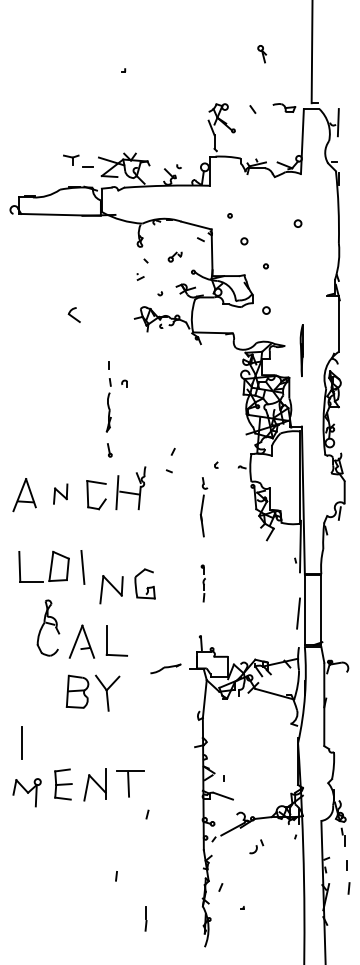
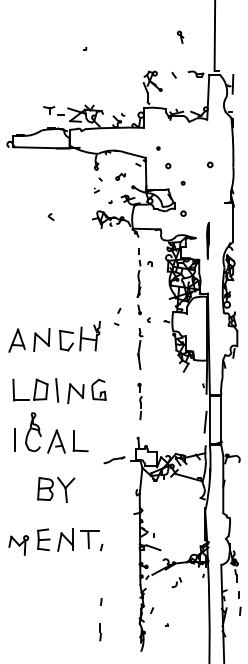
circle: (298, 223) -> (210, 164), moved
part: (73, 316) -> (50, 217), size x0.62
part: (116, 409) -> (144, 281), moved
part: (60, 493) -> (41, 339), size x1.67
part: (202, 583) -> (139, 401), size x1.43
part: (126, 586) -> (86, 391), moved
part: (93, 692) -> (56, 489), moved
line: (20, 741) -> (14, 439), moved
line: (147, 814) -> (101, 547), moved
line: (116, 875) -> (101, 601), moved

